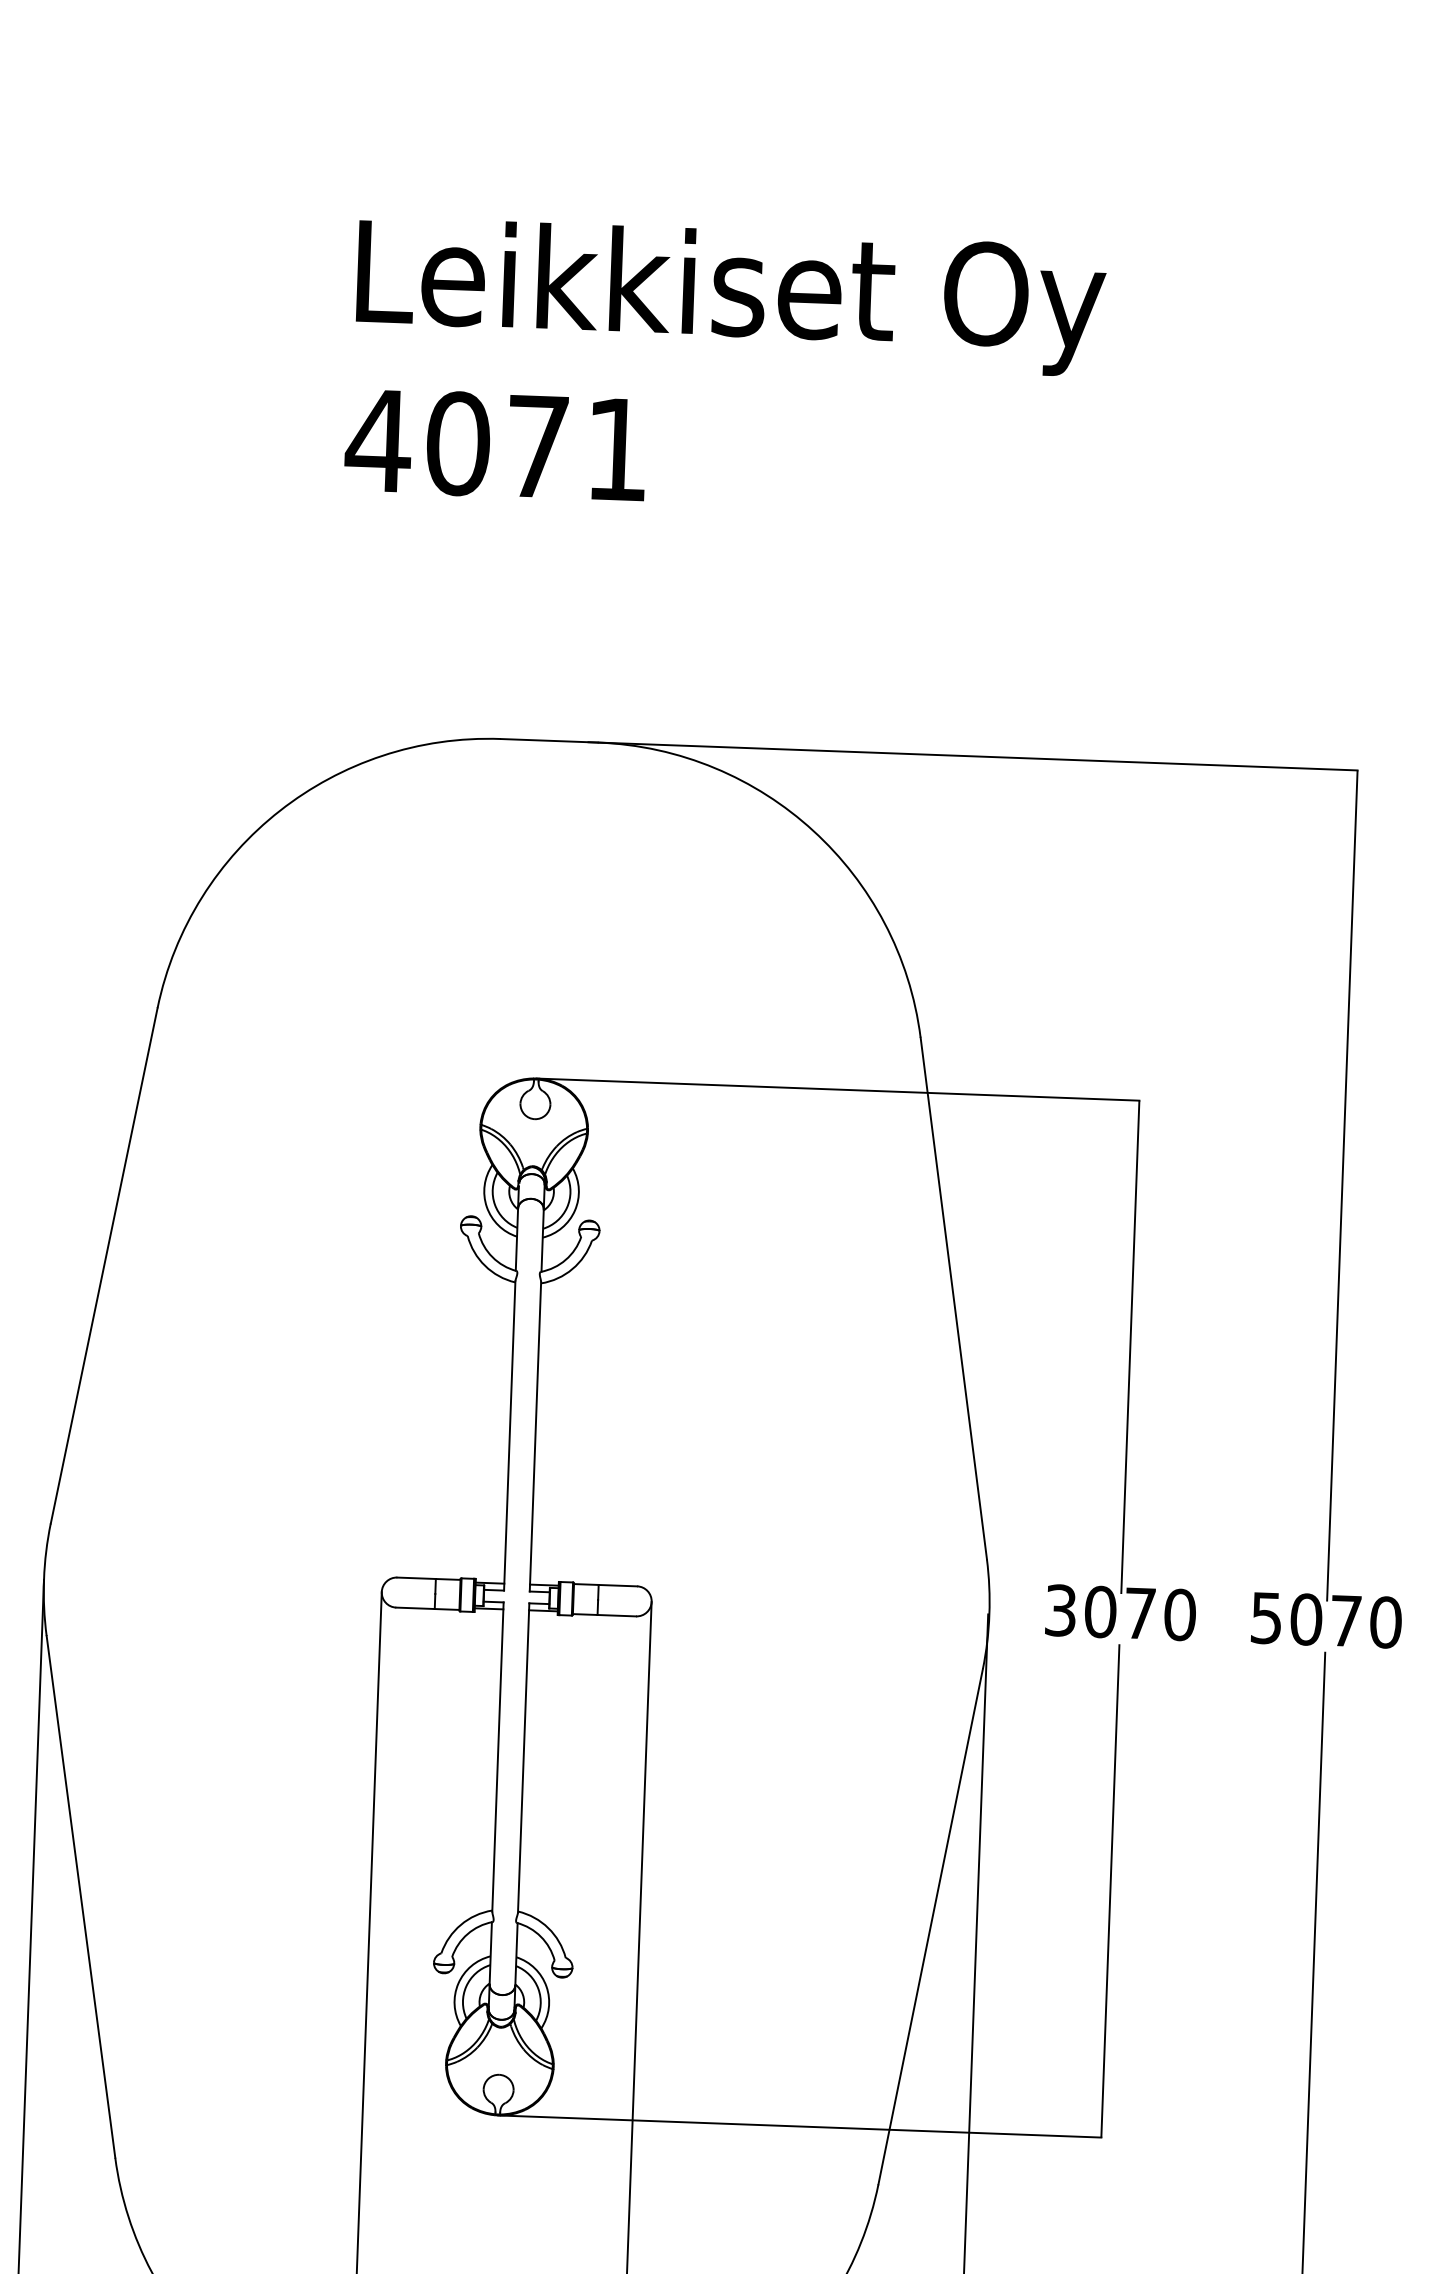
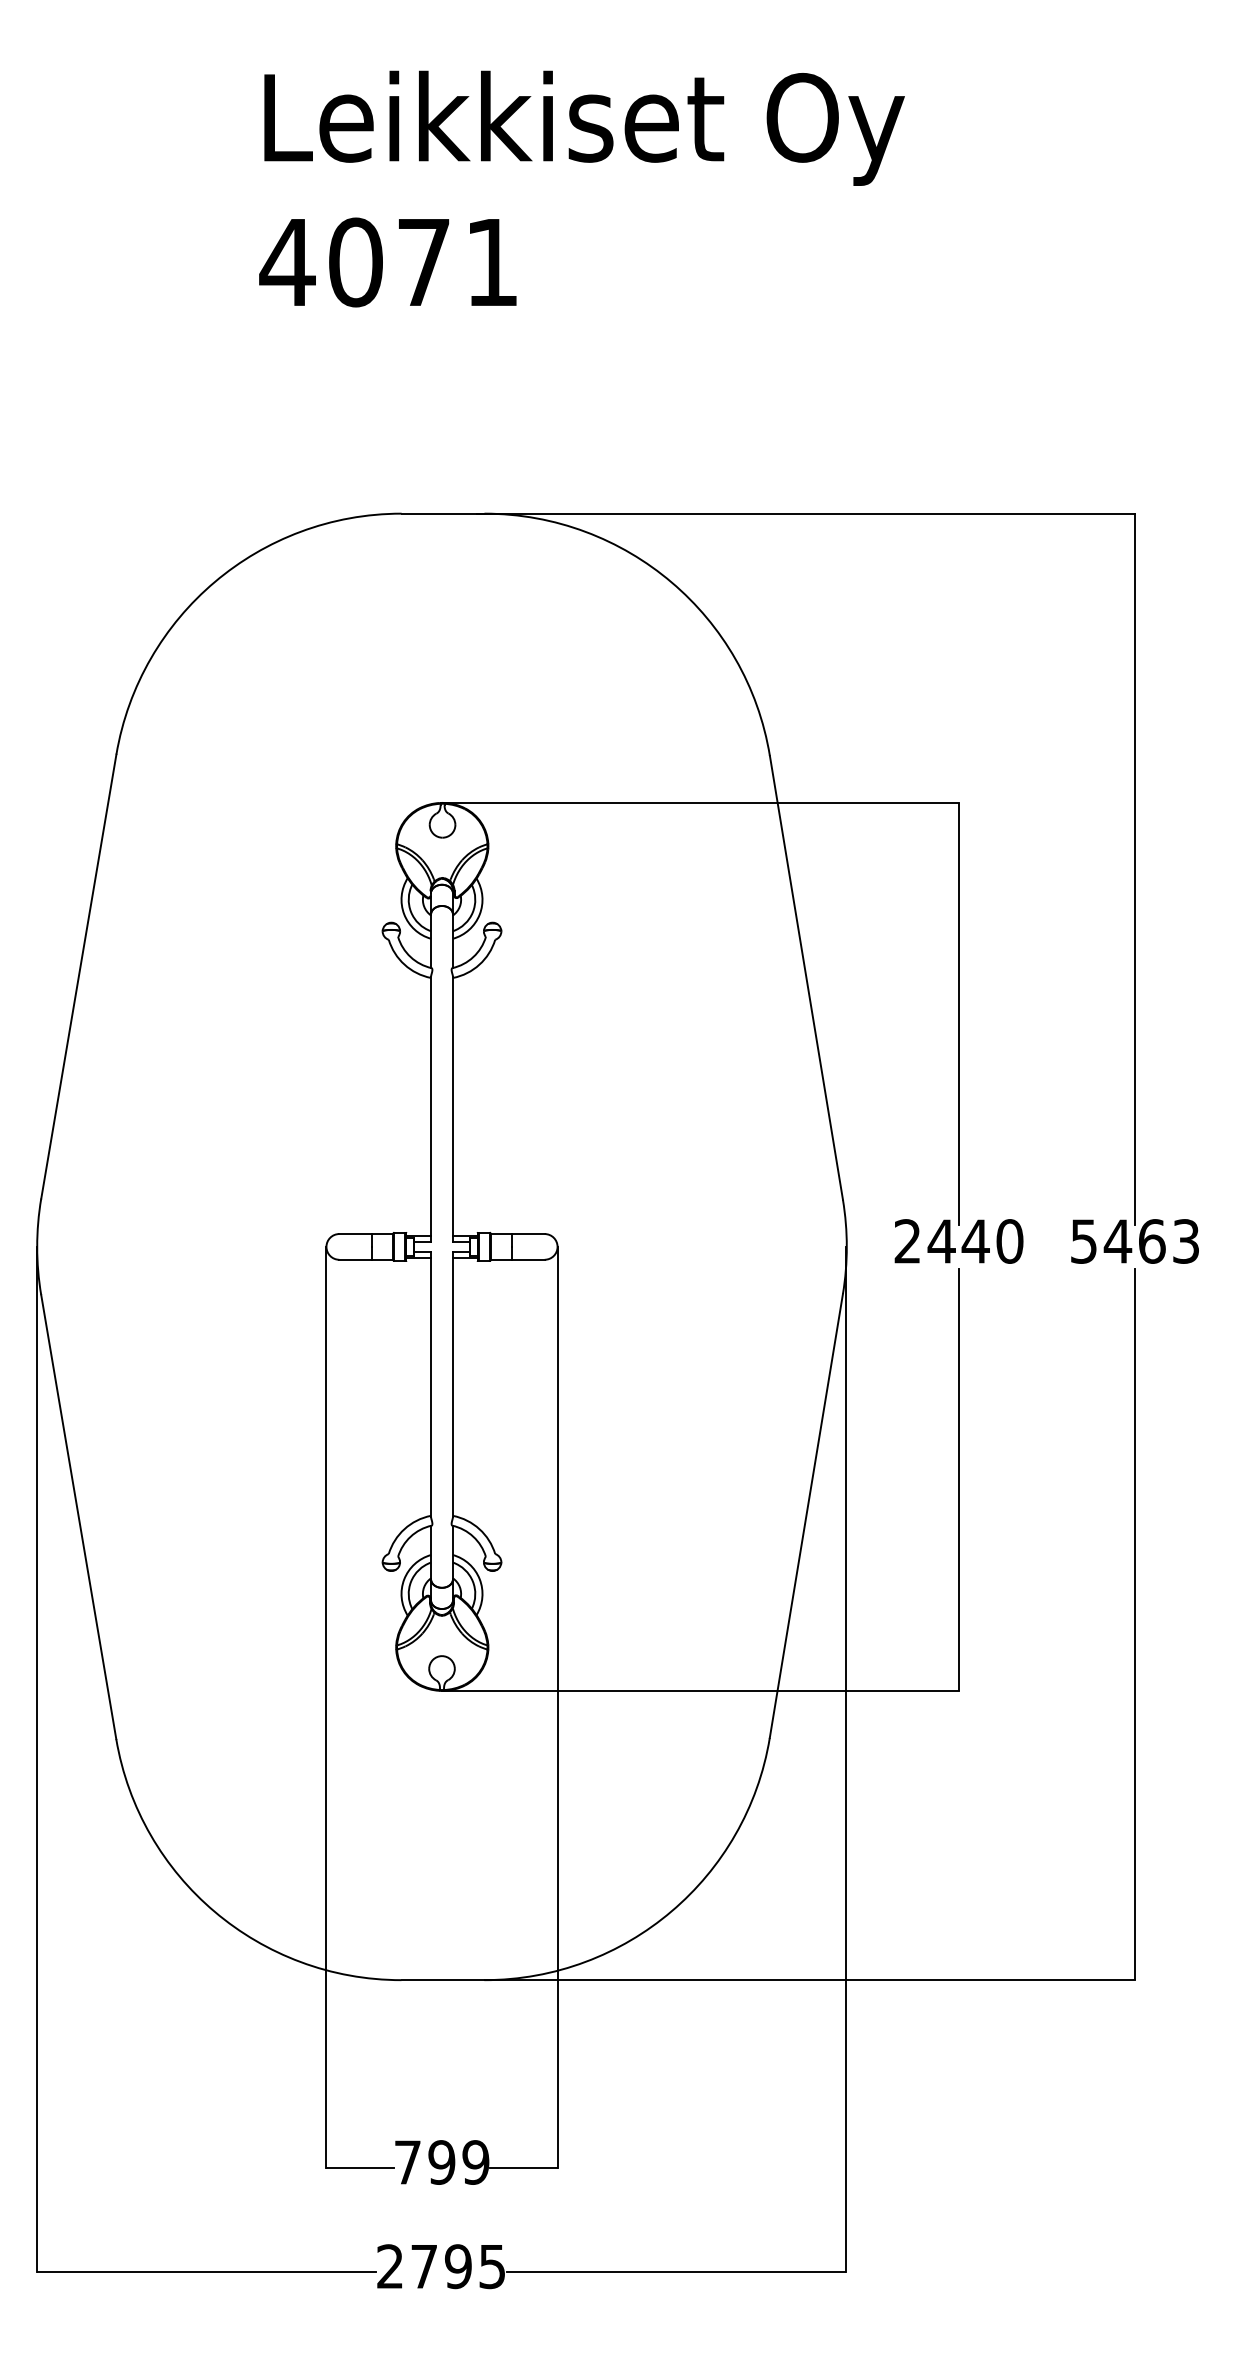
text: (1100, 1612) -> (941, 1241), 3070 -> 2440
text: (1345, 1621) -> (1151, 1241), 5070 -> 5463

